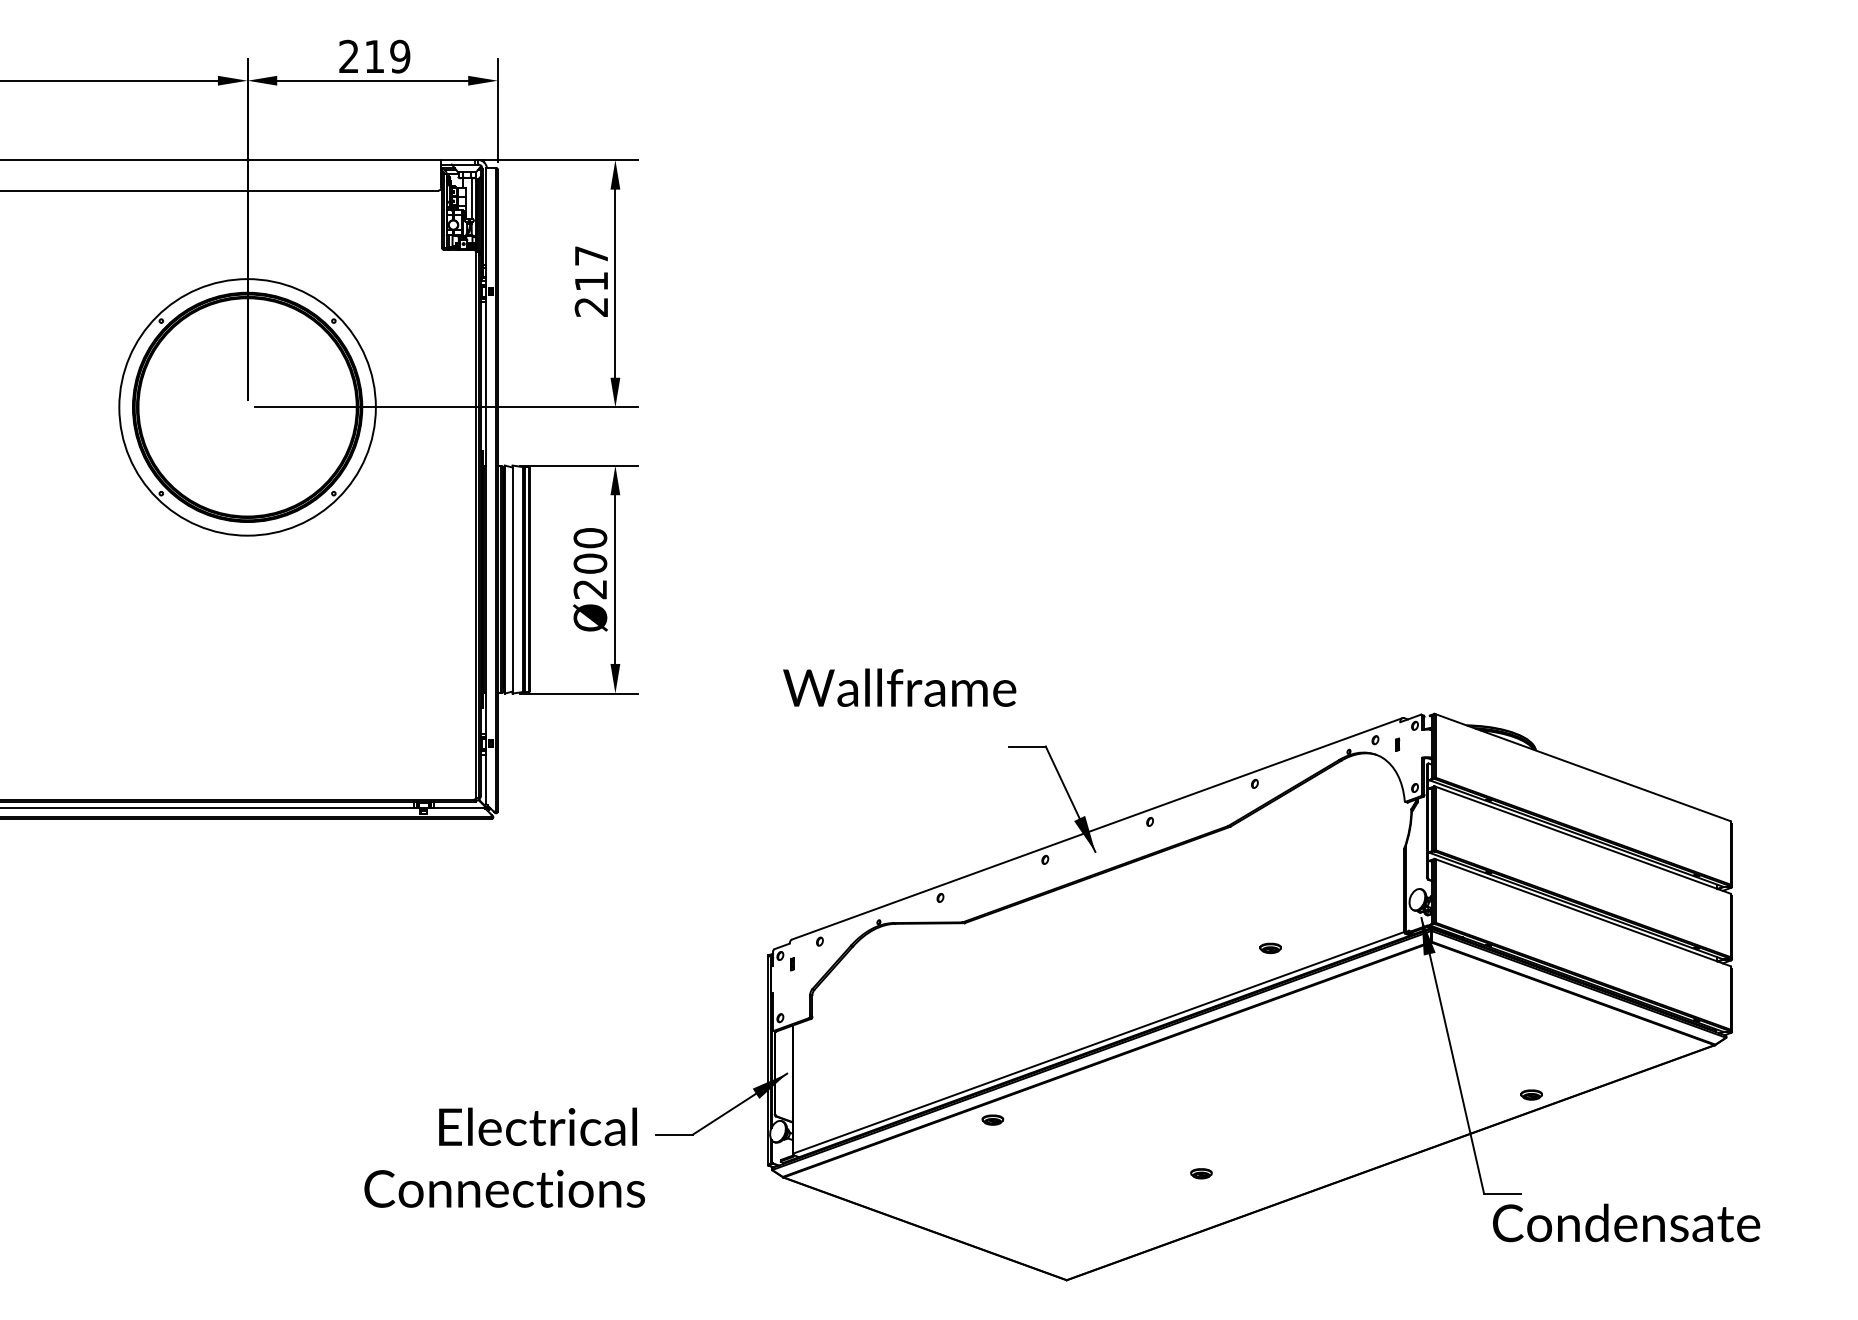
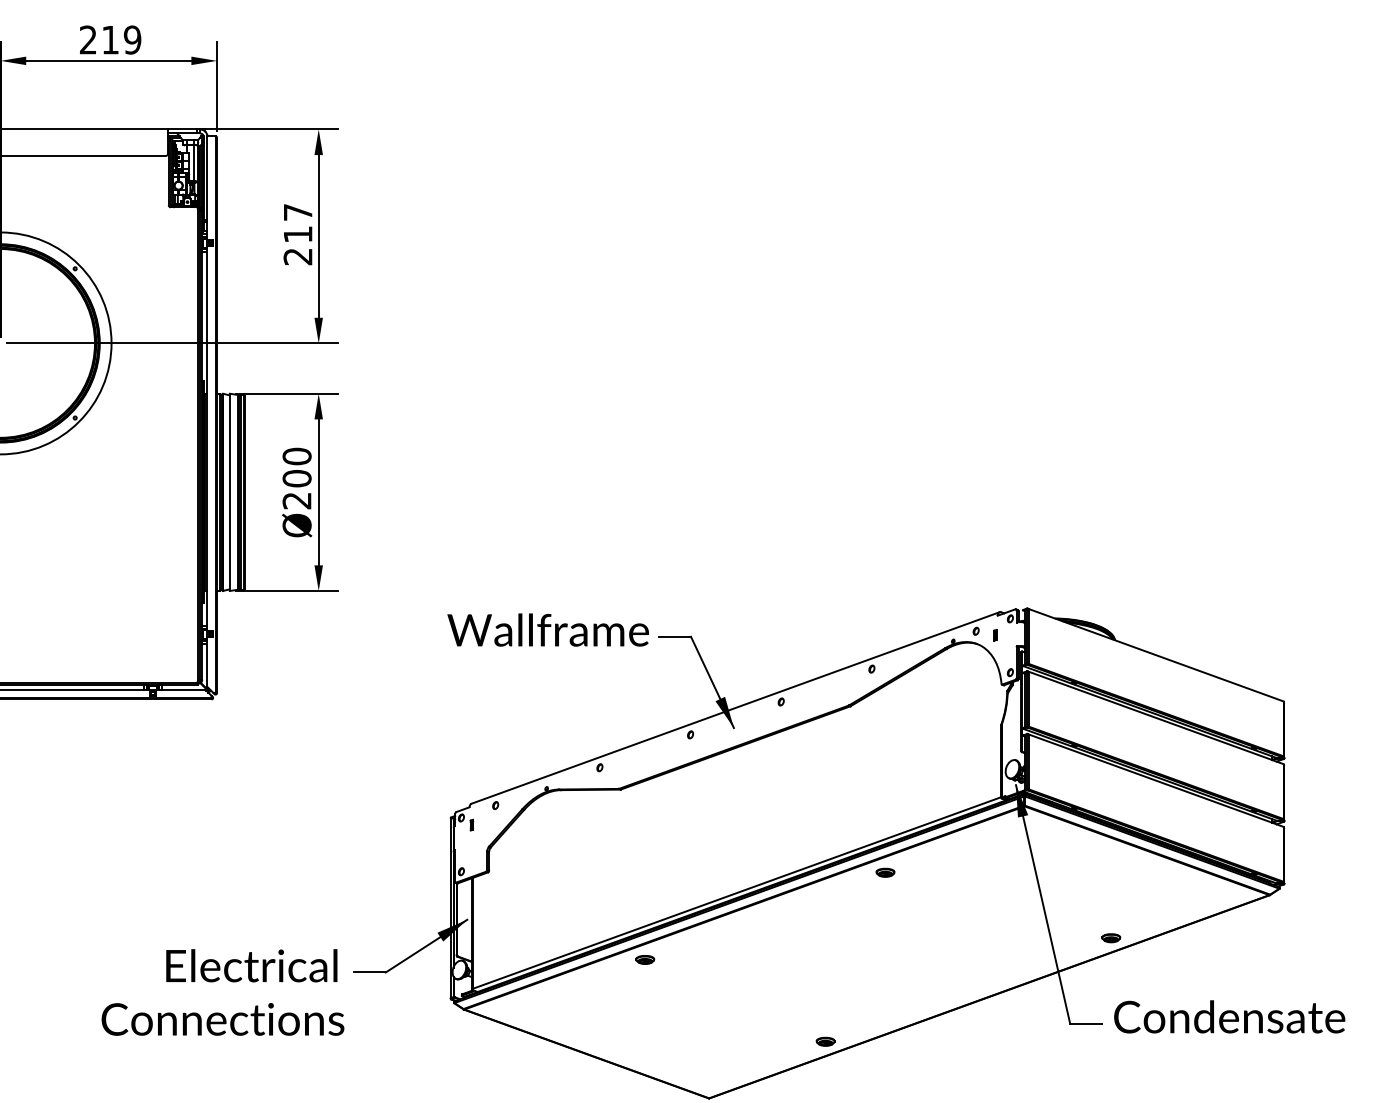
text: (899, 687) -> (548, 629), moved
part: (1270, 947) -> (885, 872), moved
part: (1201, 1173) -> (825, 1041), moved
text: (1626, 1222) -> (1229, 1016), moved

